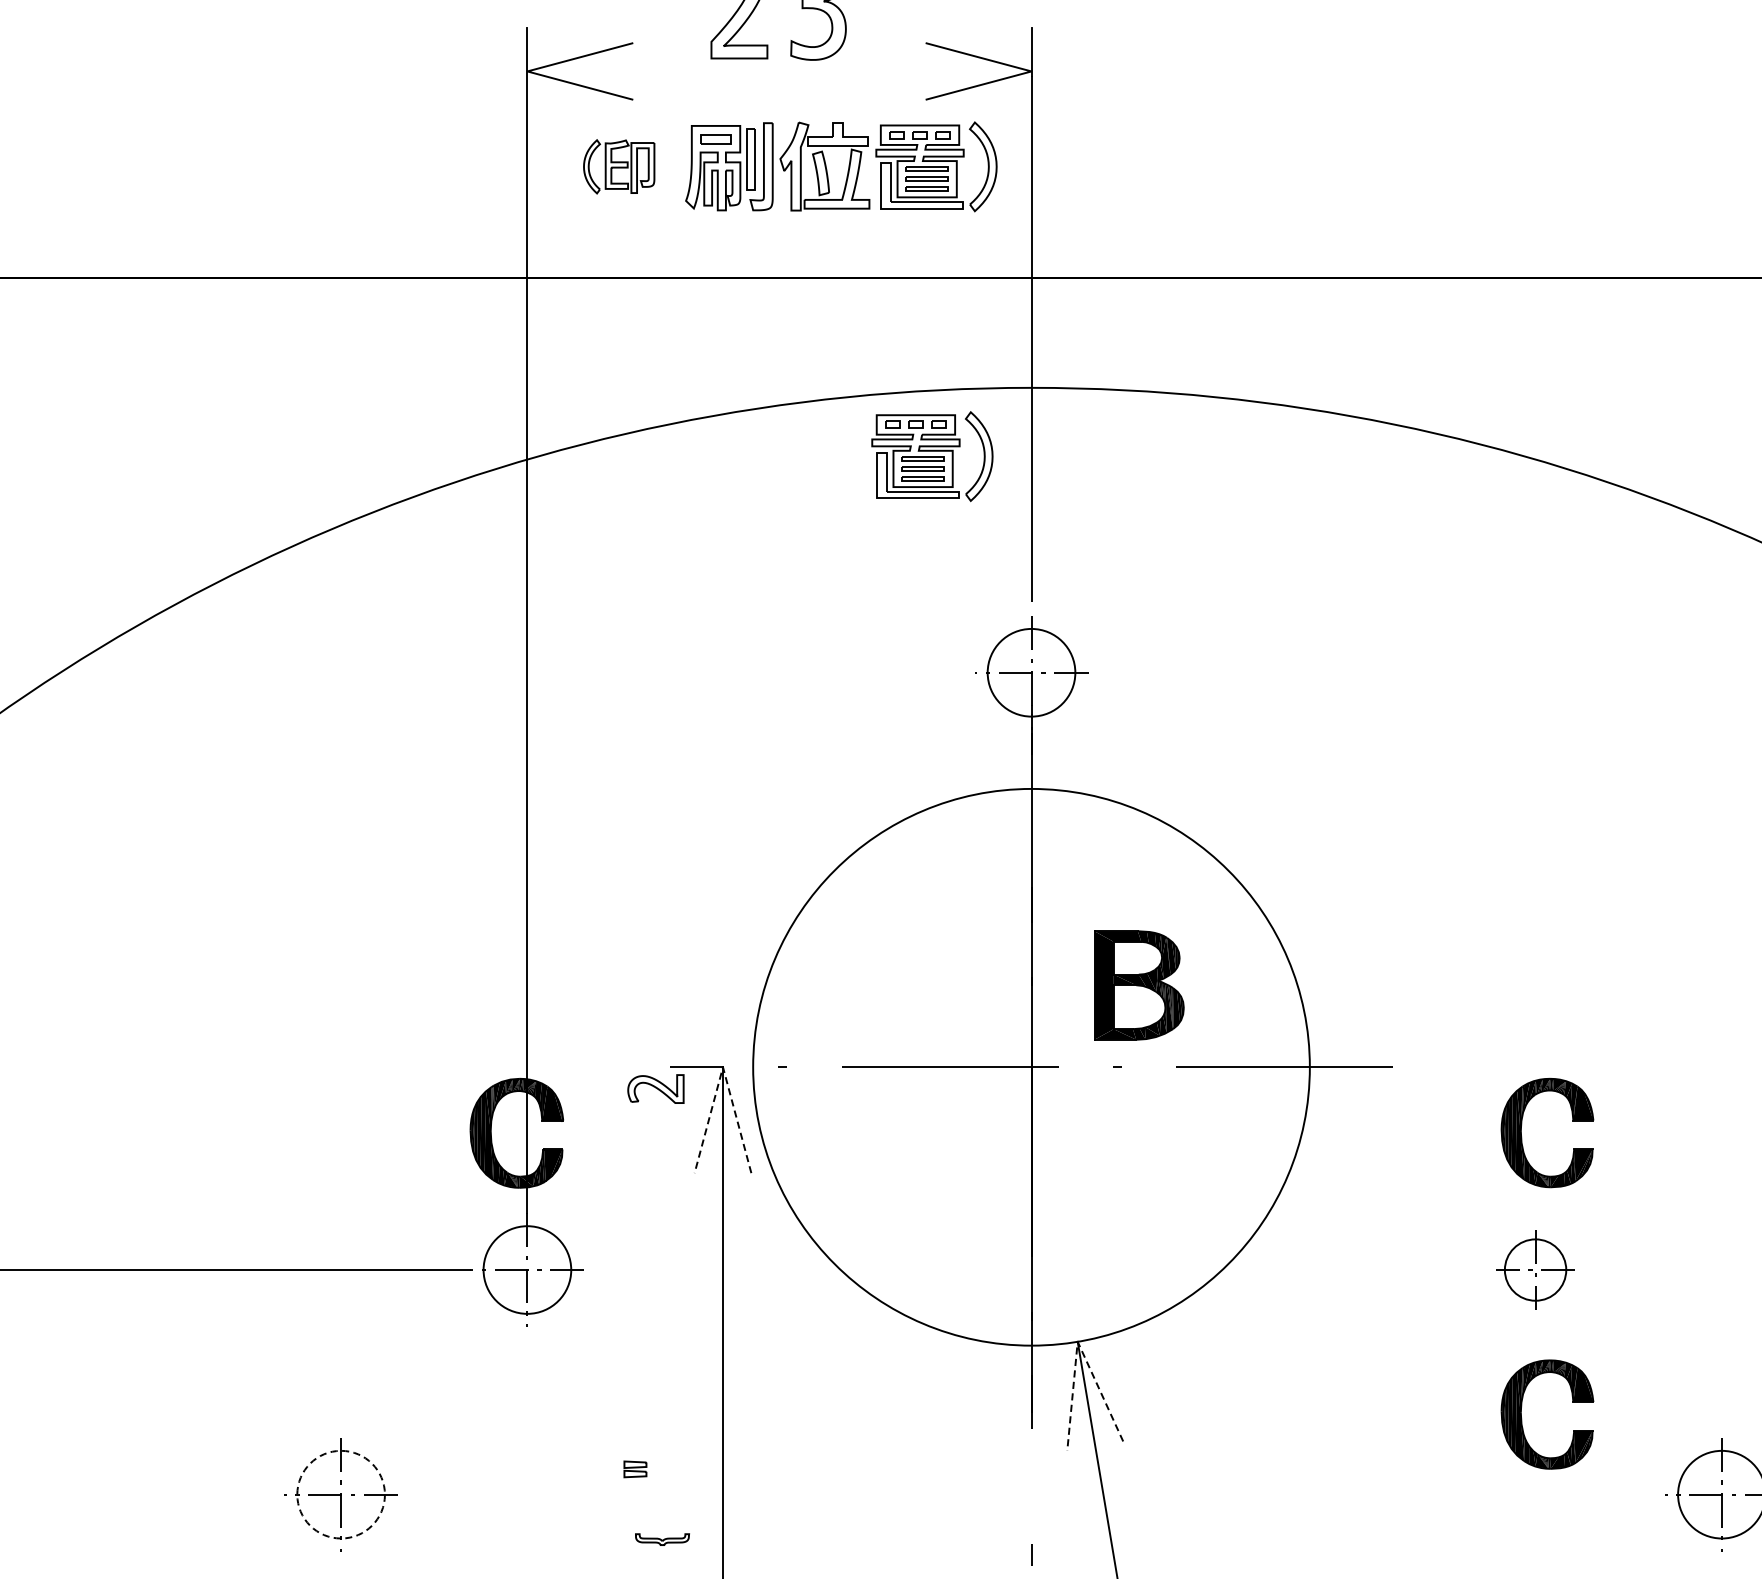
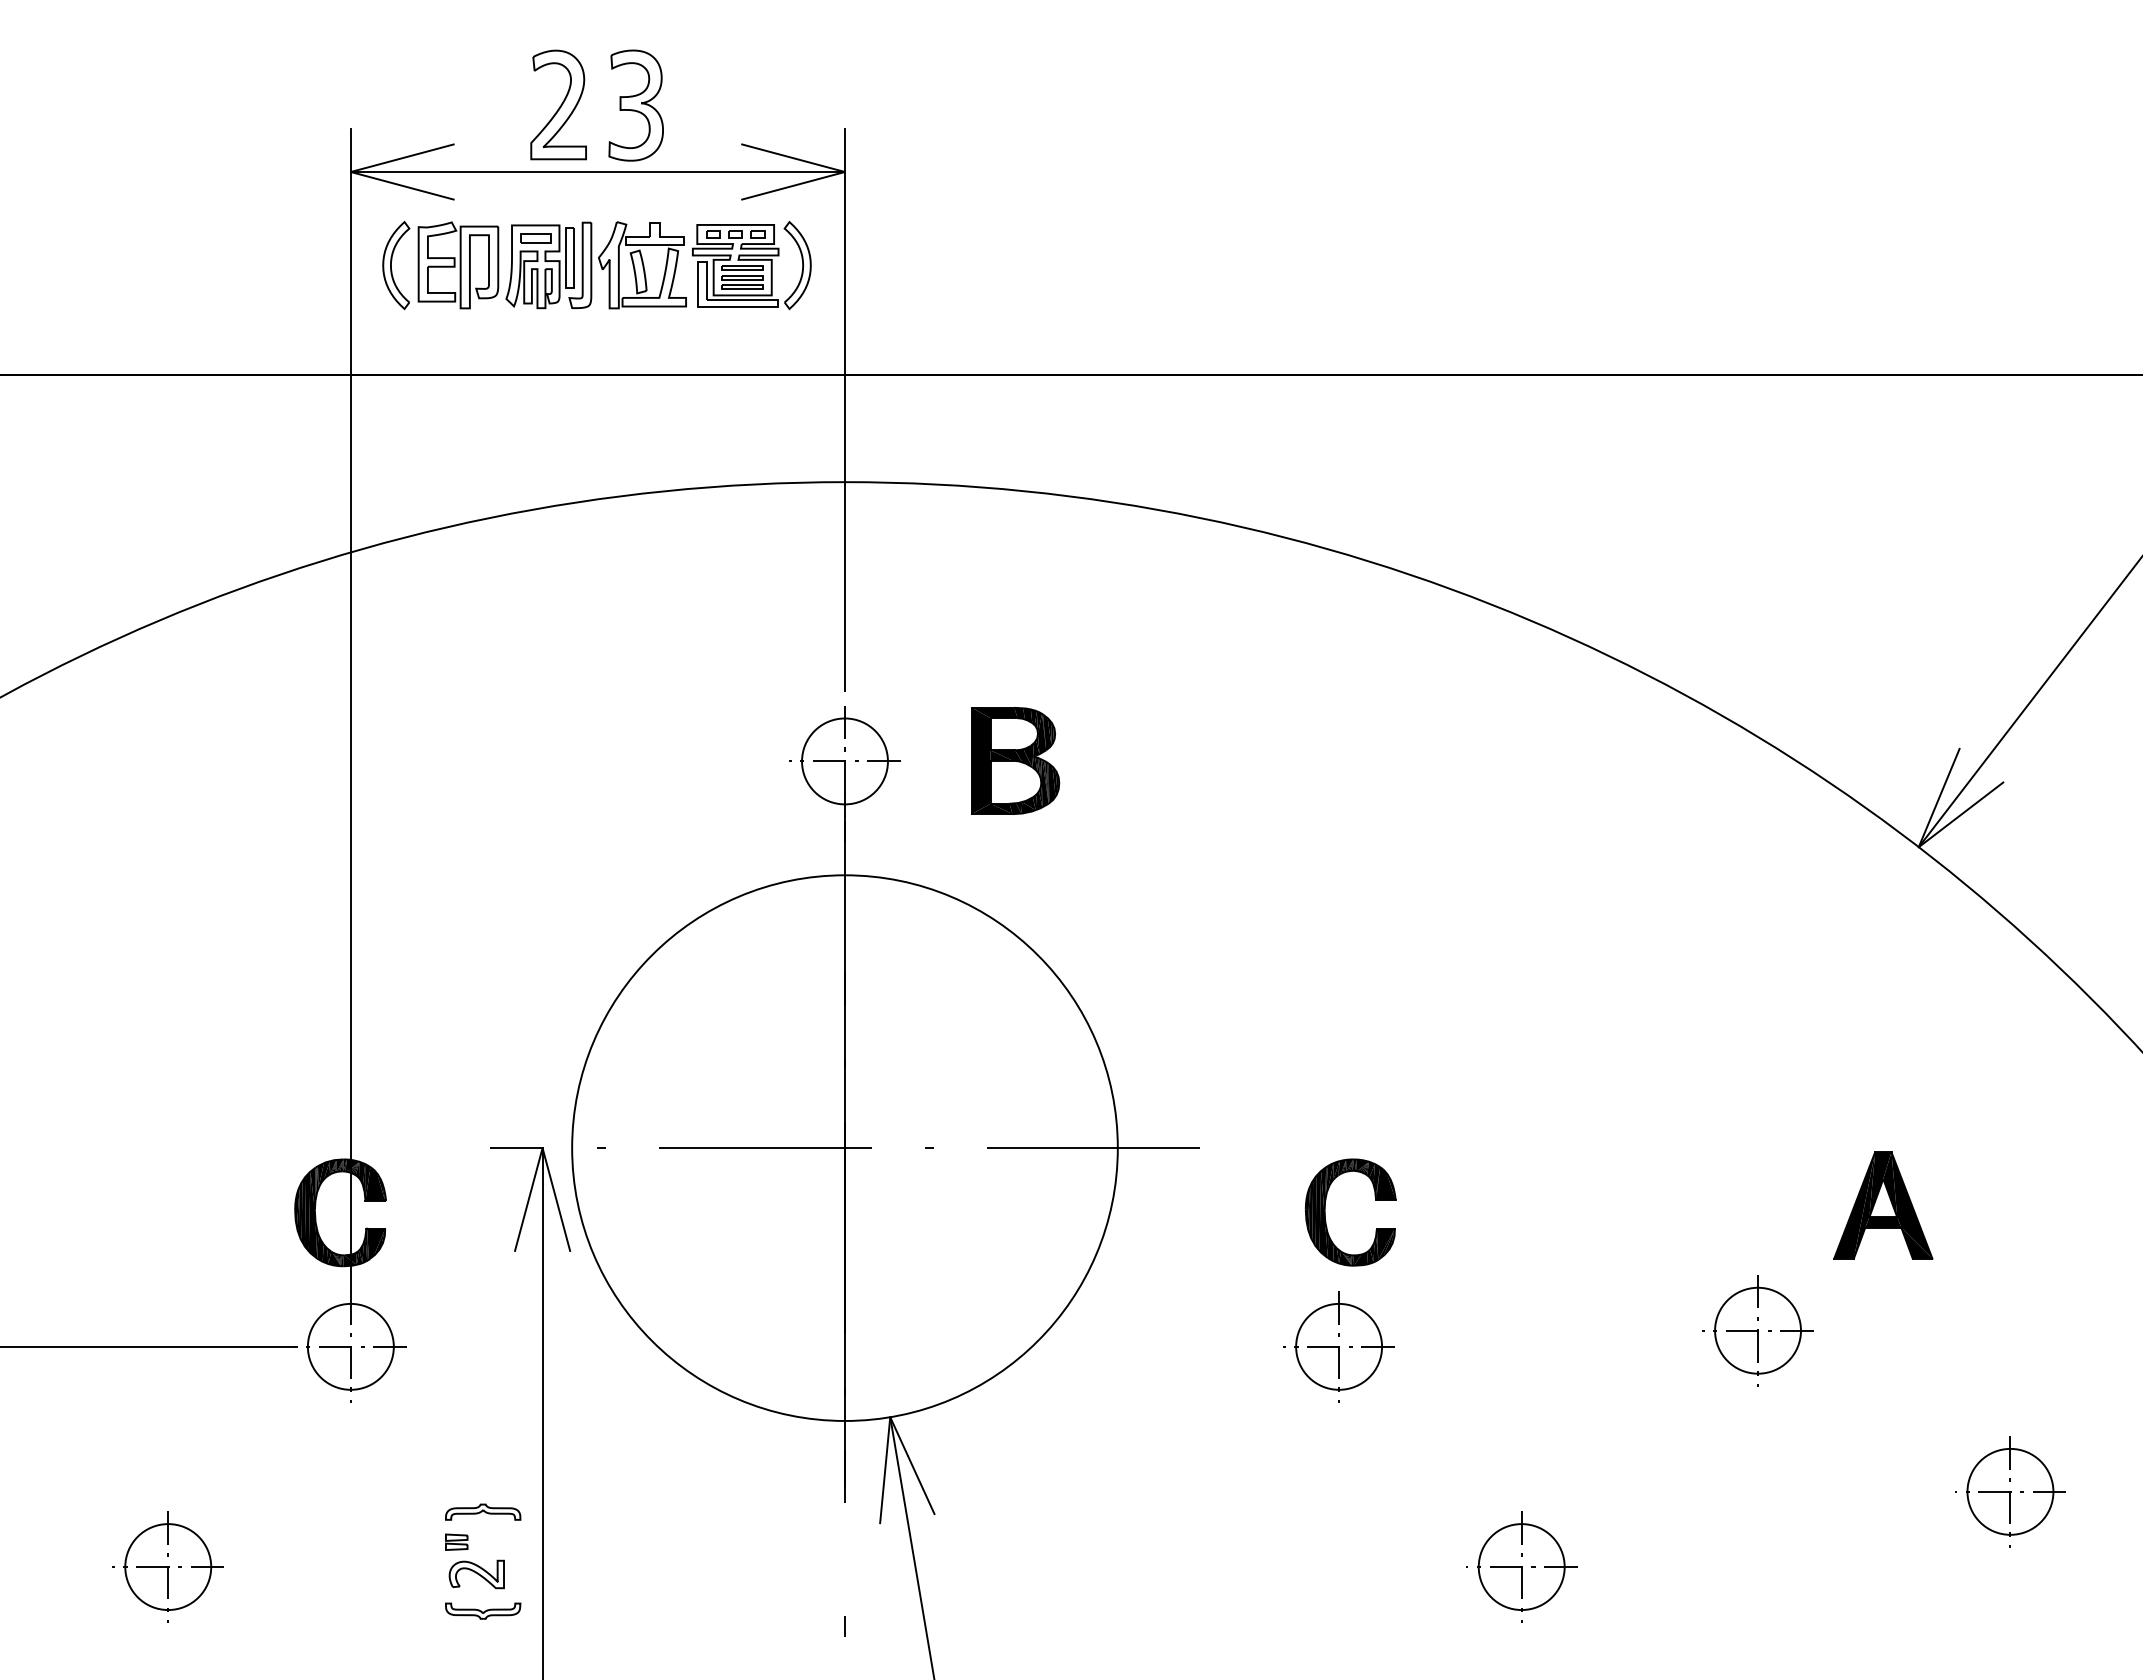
line: (779, 71) -> (597, 172), added
part: (618, 166) -> (440, 265), size x1.67
part: (932, 456) -> (747, 549), removed
part: (1139, 985) -> (1015, 760), moved
line: (722, 1067) -> (542, 1148), dashed -> solid
part: (655, 1089) -> (476, 1574), moved
part: (1534, 1269) -> (1338, 1346), size x1.43
line: (1077, 1342) -> (890, 1417), dashed -> solid
part: (1521, 1414) -> (1325, 1488), removed
part: (662, 1438) -> (483, 1511), added
circle: (341, 1495) -> (168, 1567), dashed -> solid
part: (662, 1539) -> (483, 1610), size x1.43

